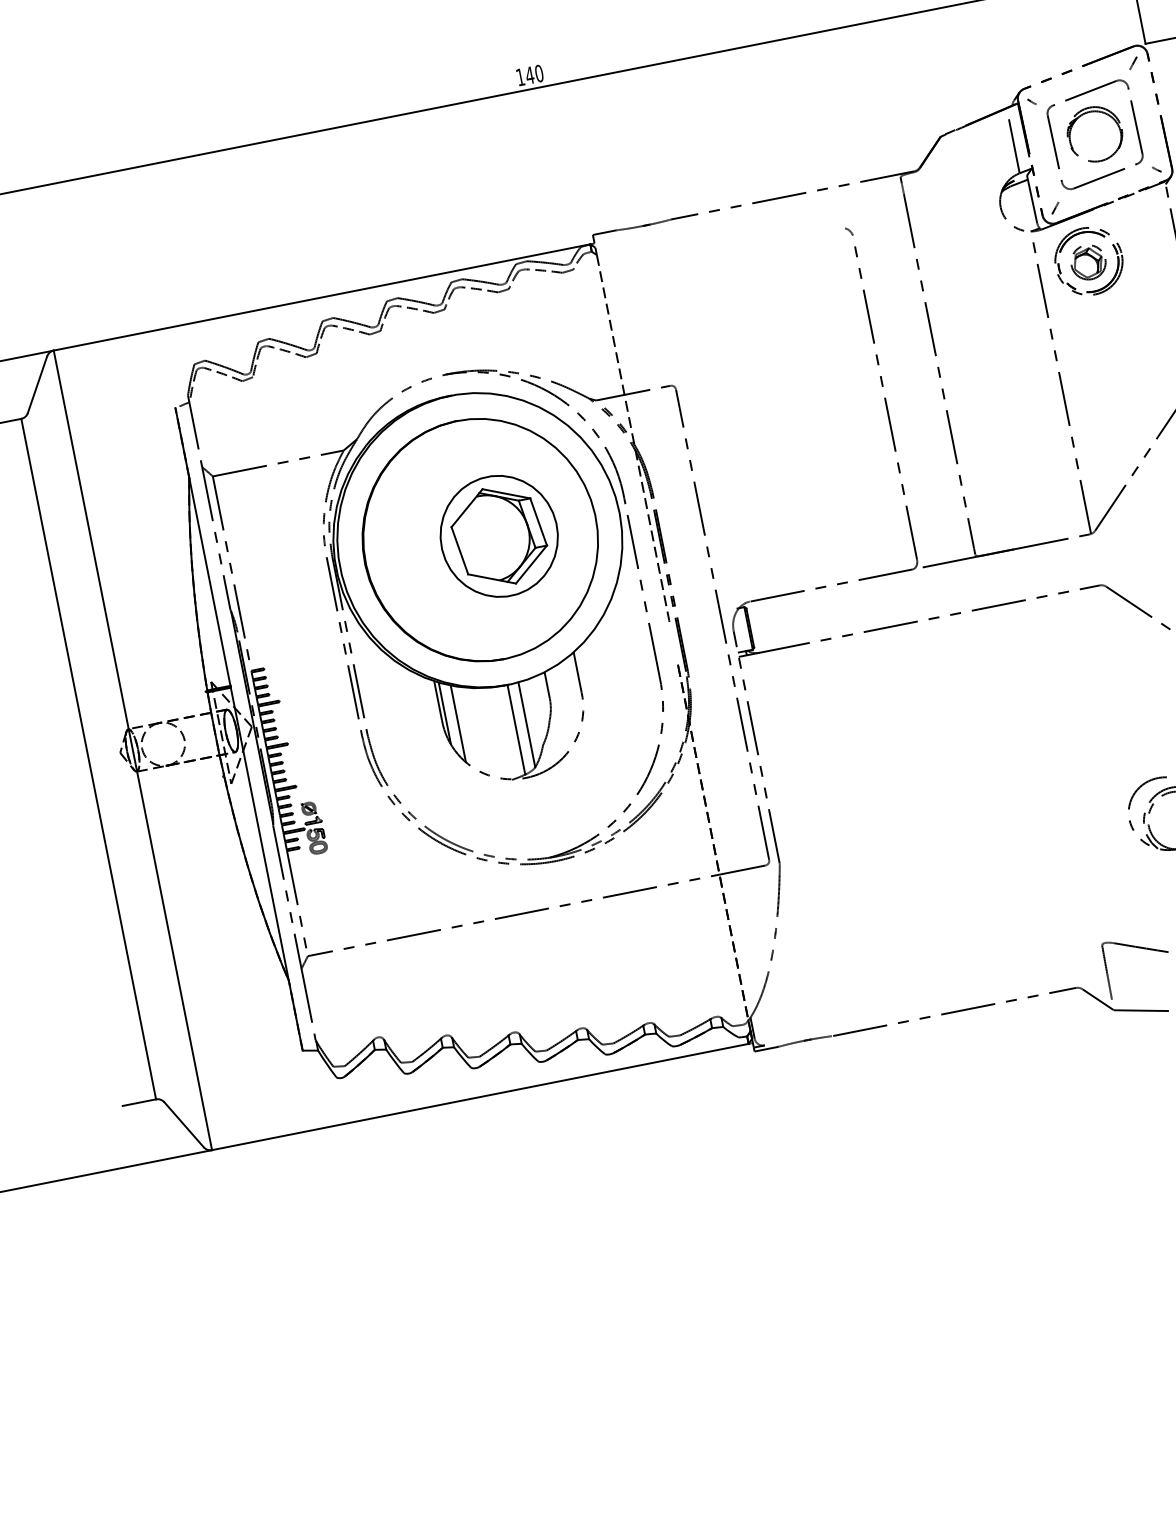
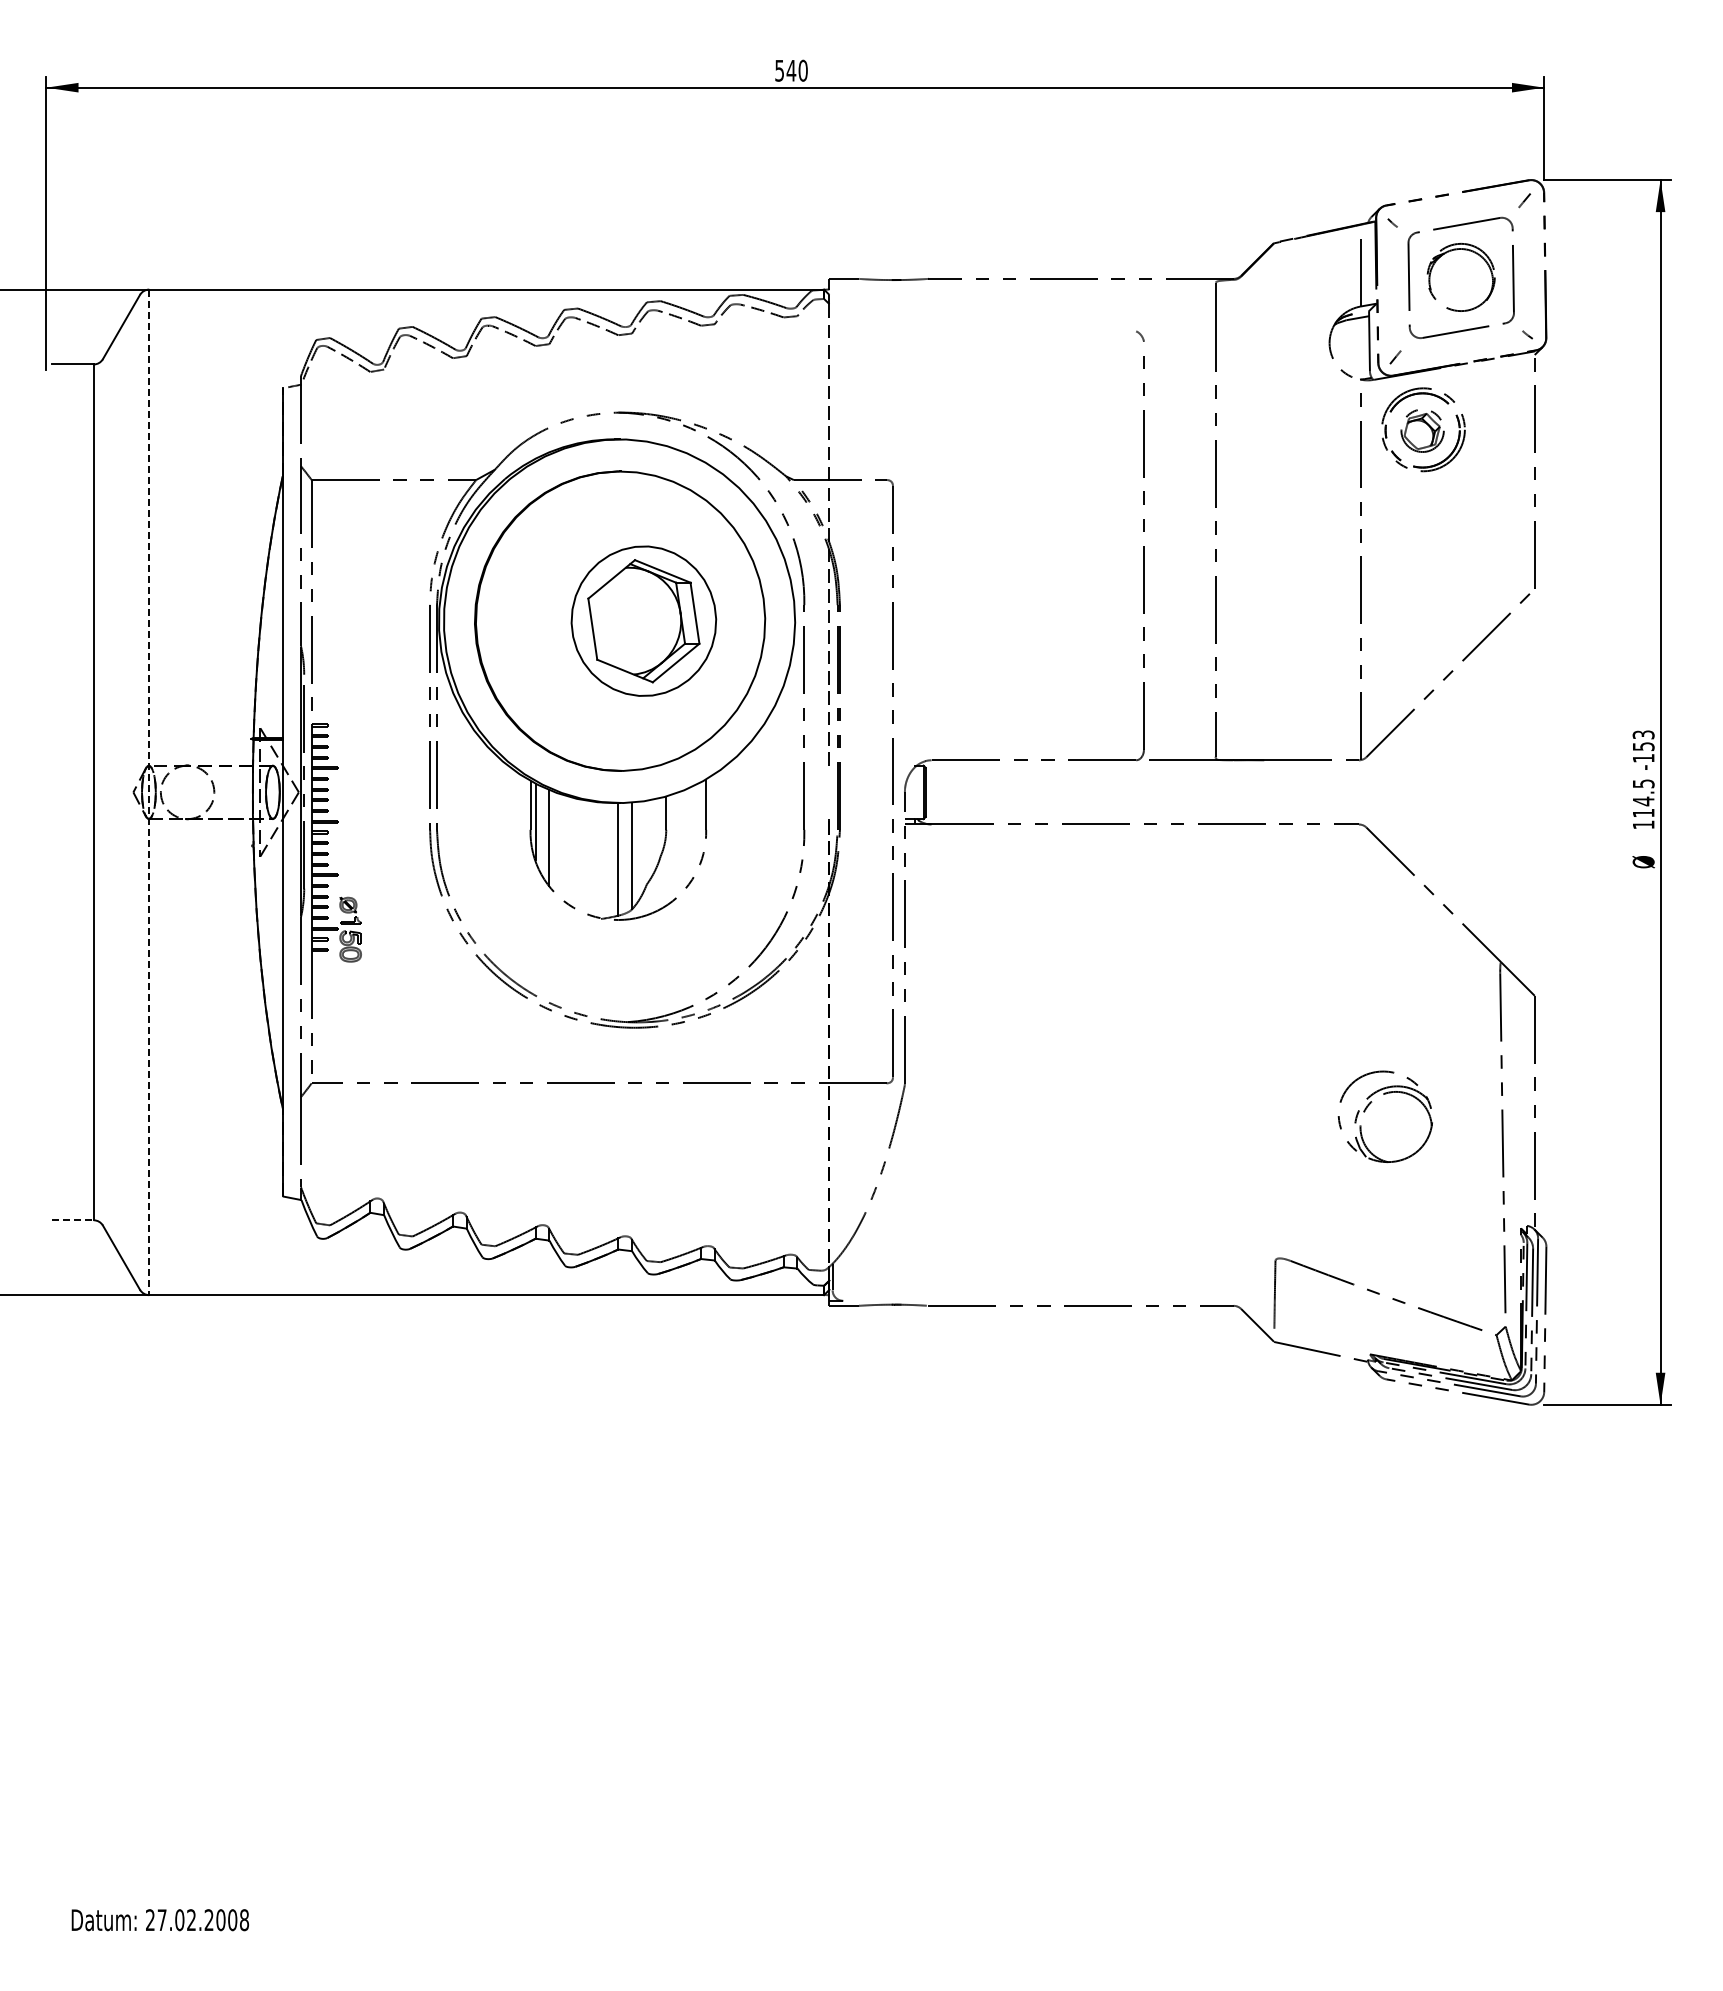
text: (520, 77) -> (779, 70), 140 -> 540
line: (133, 750) -> (149, 792), solid -> dashed
line: (139, 1102) -> (72, 1220), solid -> dashed

